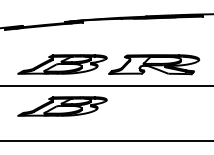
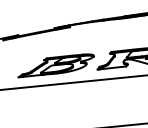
part: (62, 106) -> (59, 102), removed

